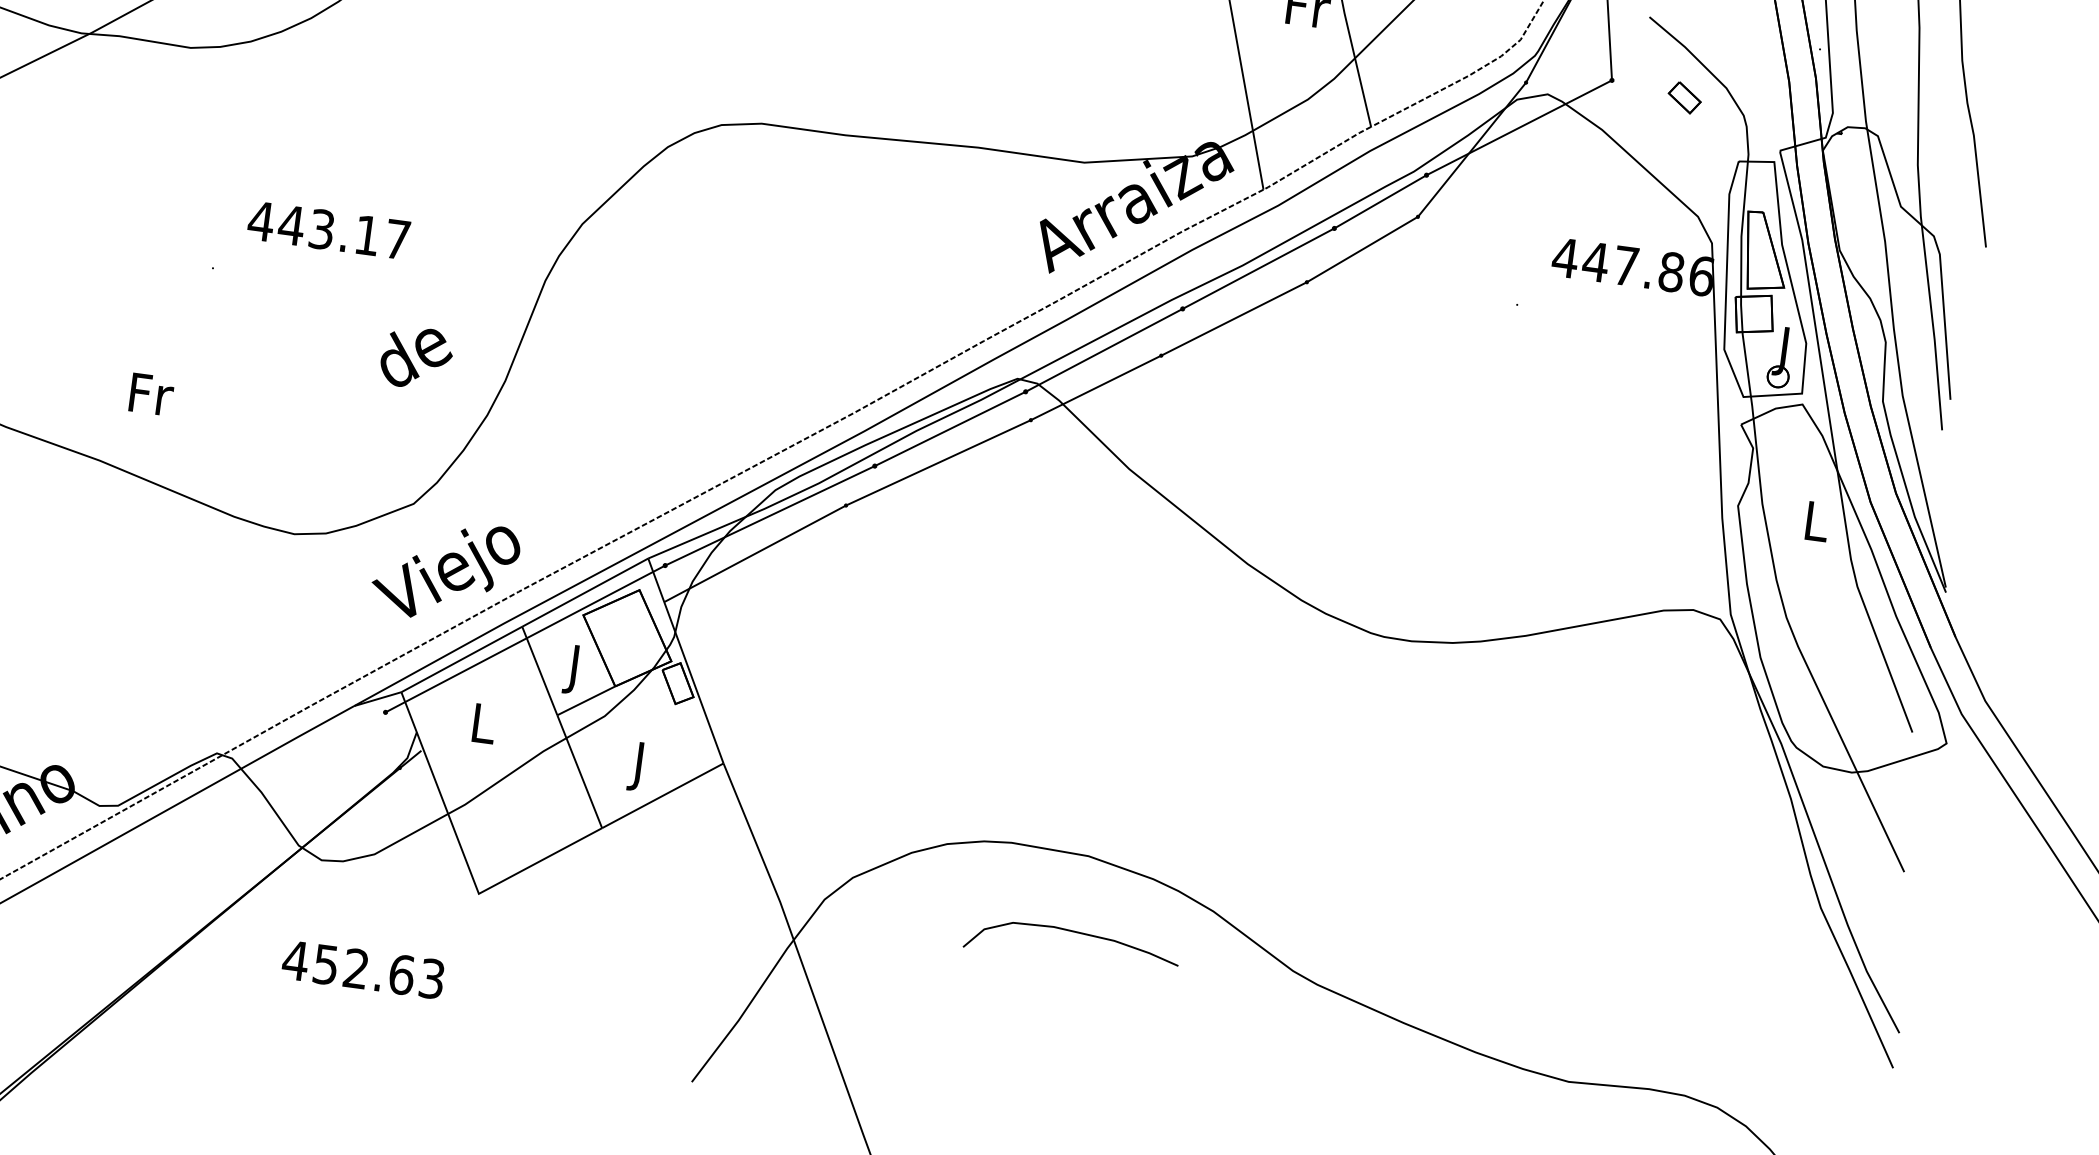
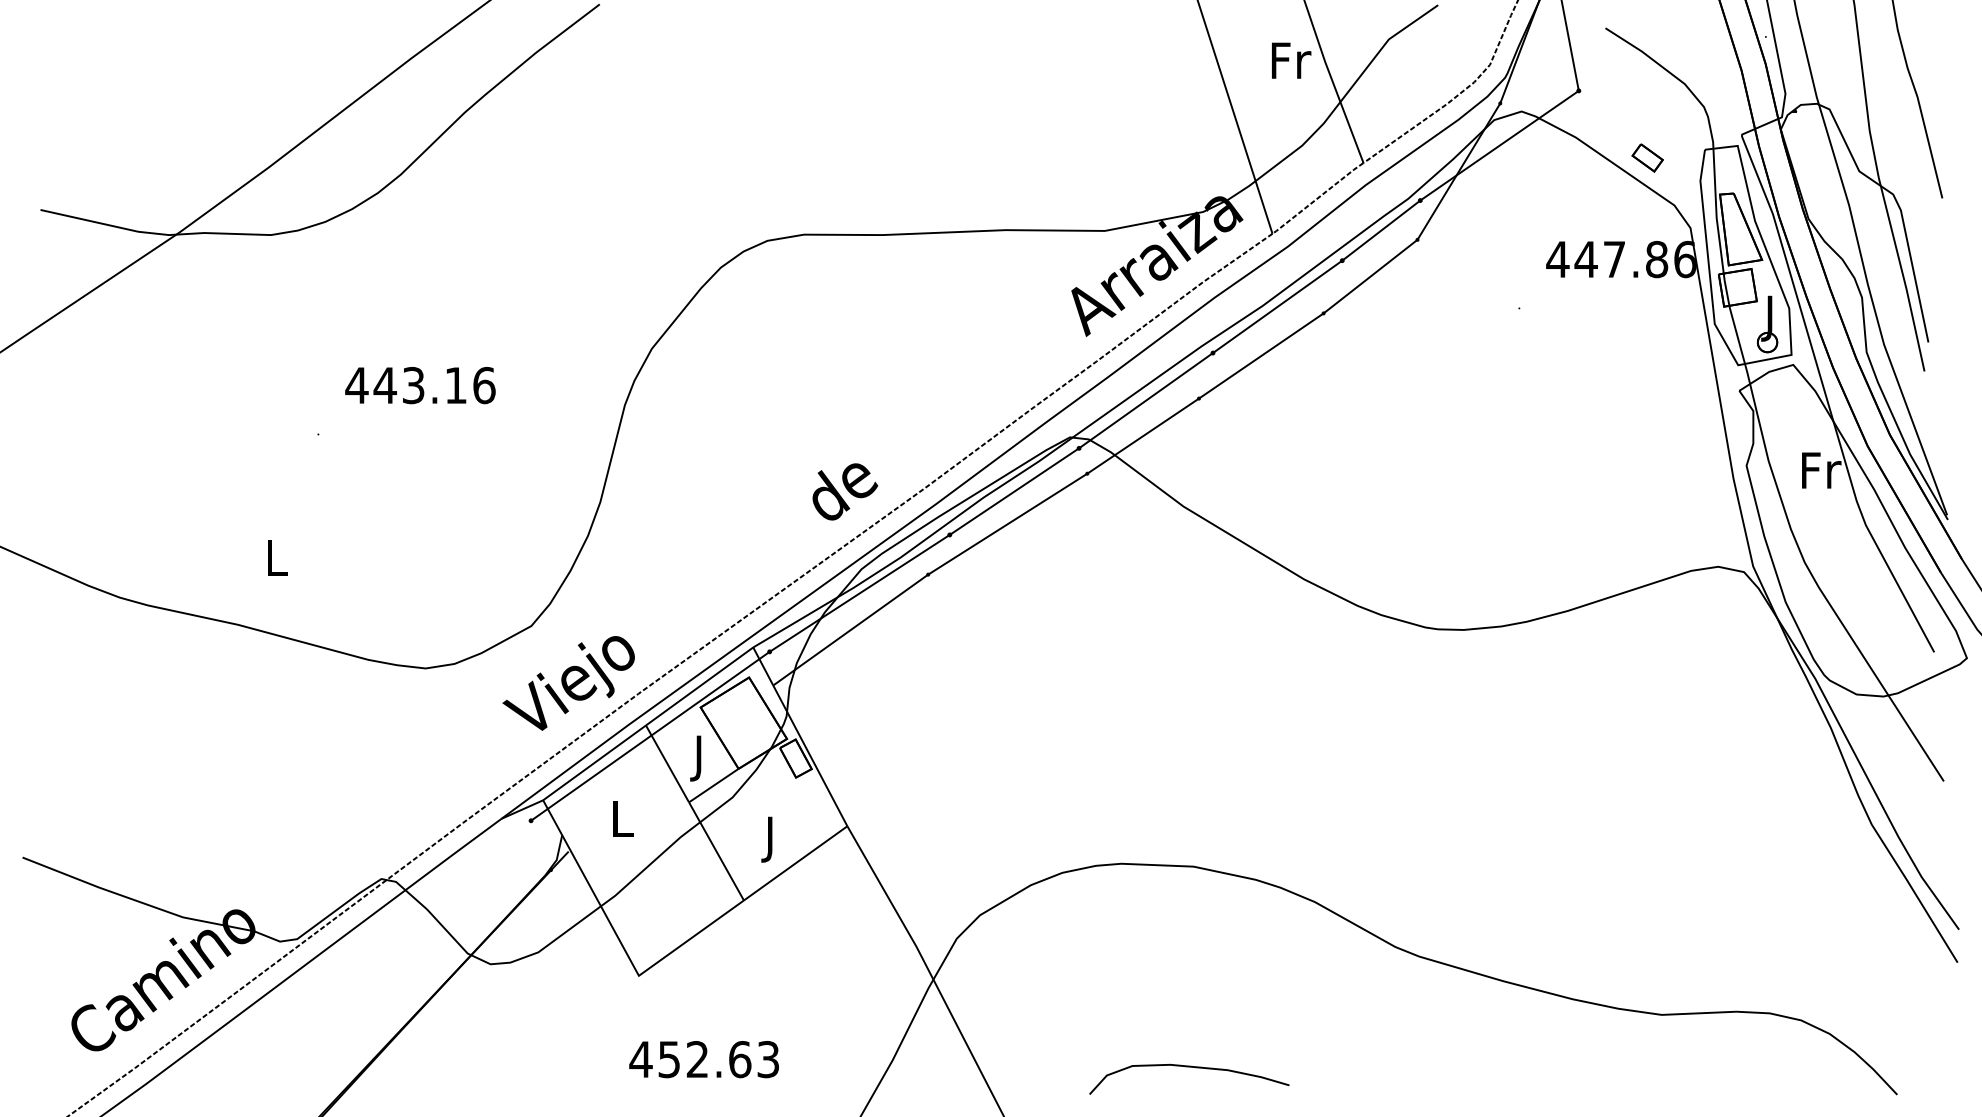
part: (1684, 97) -> (1647, 157), moved
text: (397, 239) -> (484, 385), 443.17 -> 443.16
text: (416, 357) -> (845, 491), moved
text: (151, 394) -> (277, 557), Fr -> L
text: (1817, 521) -> (1821, 470), L -> Fr
curve: (1073, 932) -> (1189, 1067), moved
text: (362, 969) -> (703, 1059), moved

